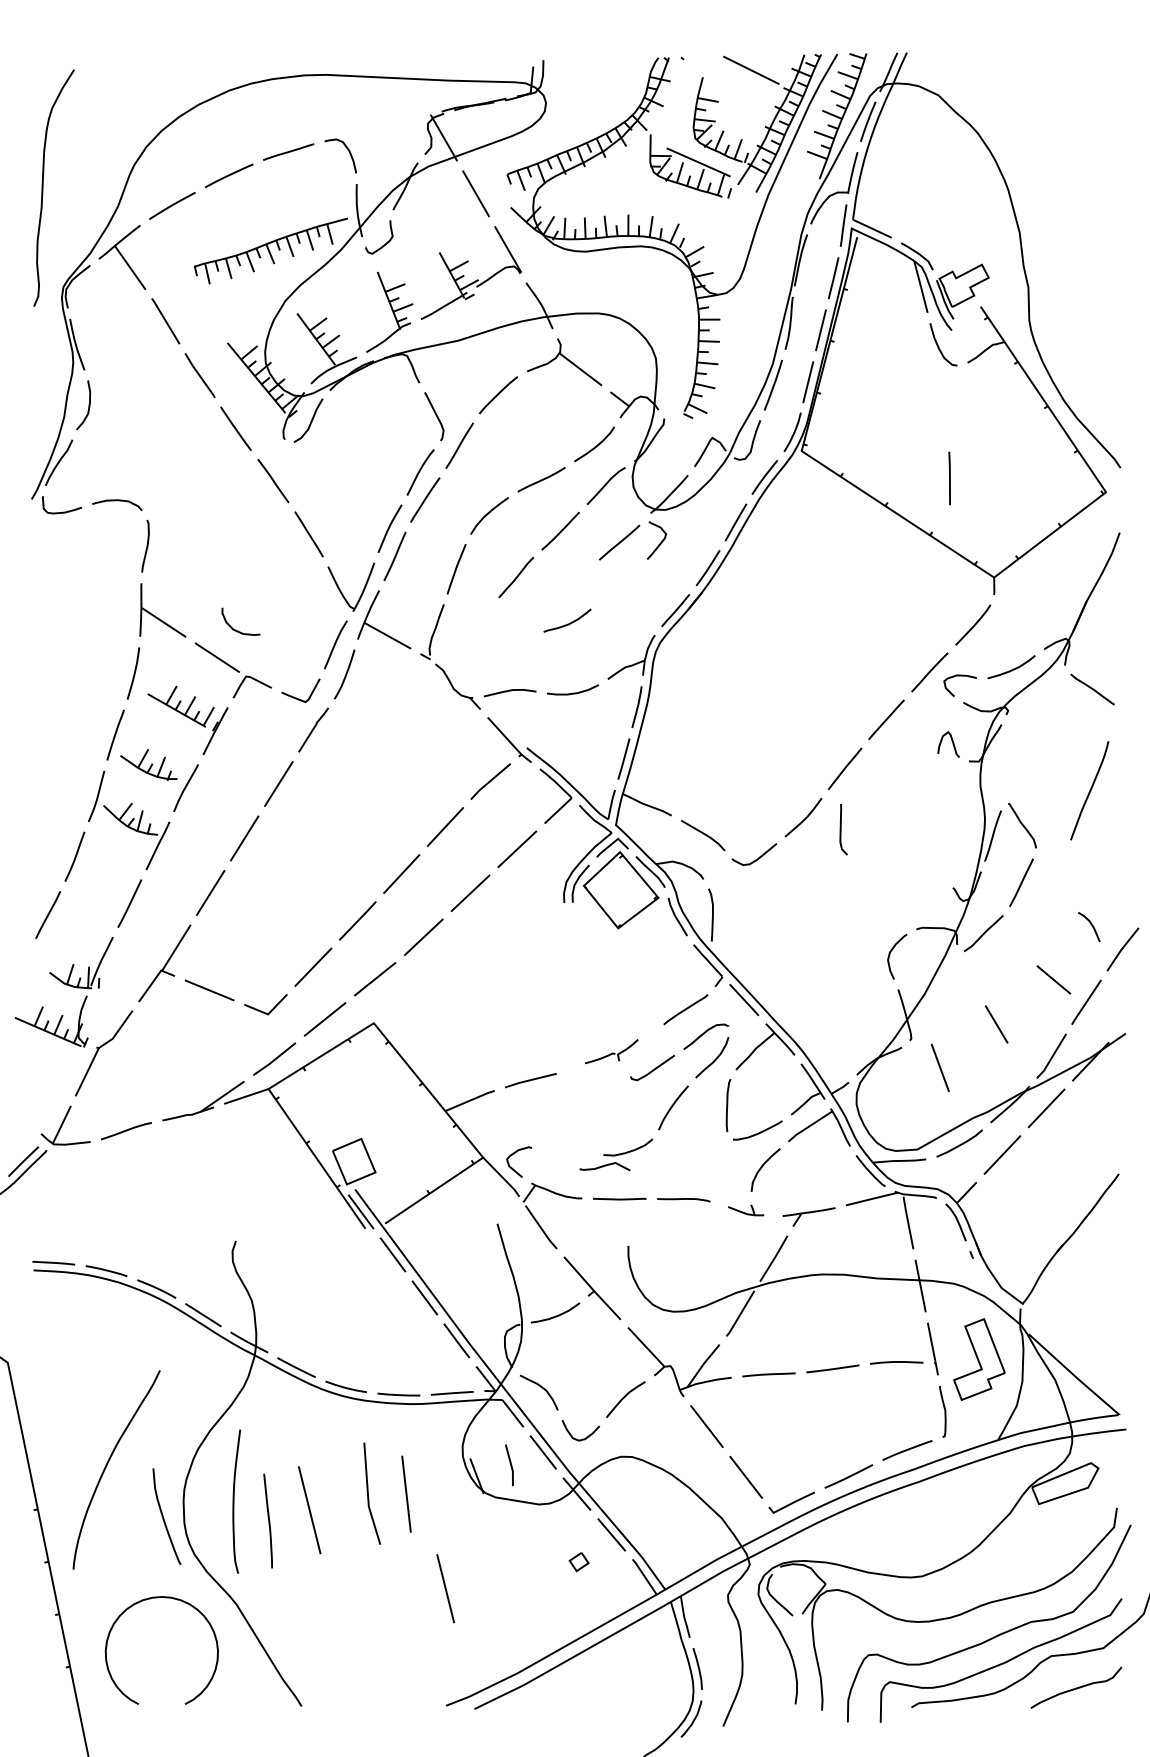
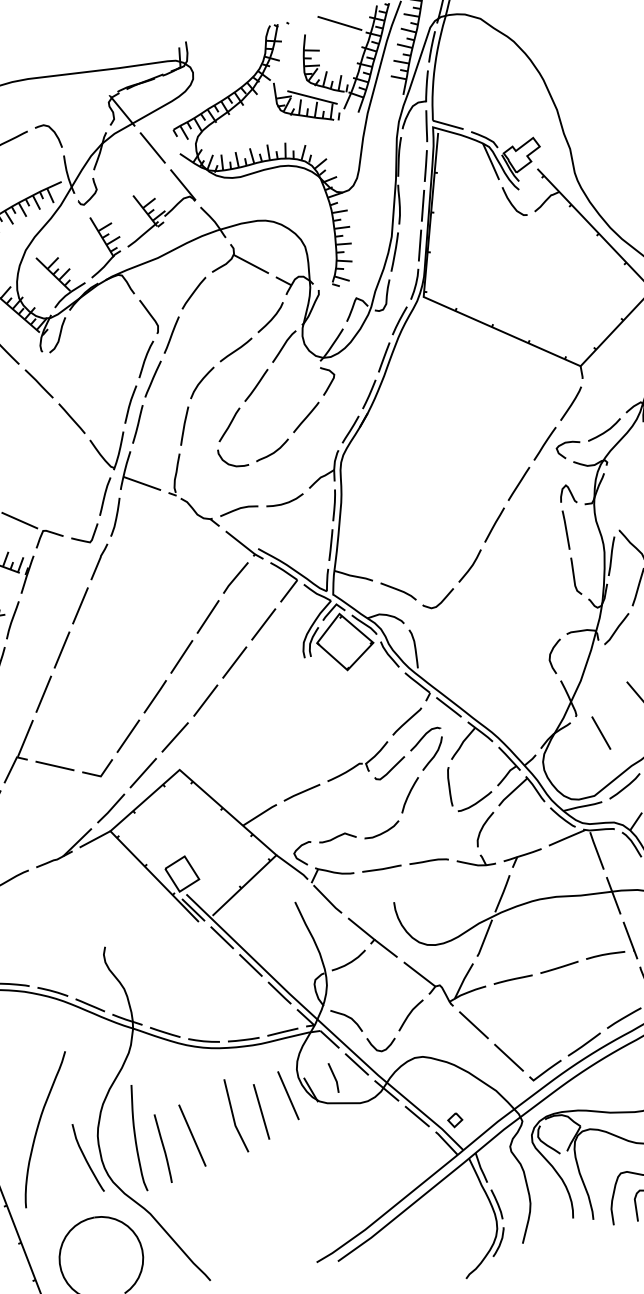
line: (949, 478) -> (566, 530), moved
line: (619, 542) -> (306, 417), moved
curve: (238, 630) -> (232, 464), moved
line: (841, 829) -> (574, 576), moved
part: (611, 1051) -> (357, 761), size x1.67
curve: (604, 1166) -> (337, 837), moved
part: (745, 1210) -> (475, 861), size x1.43
part: (578, 1562) -> (454, 1120), moved
line: (445, 1588) -> (288, 1095), moved

